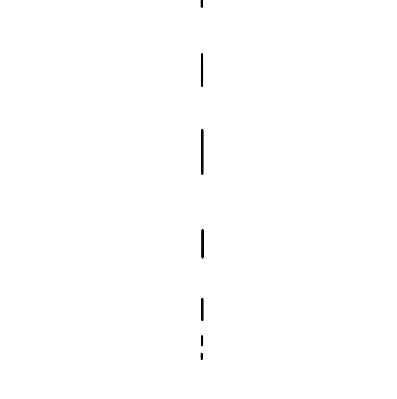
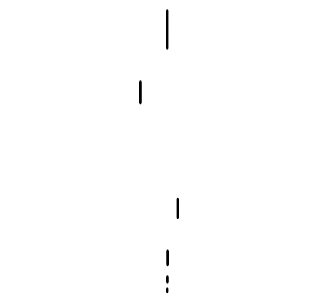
line: (202, 70) -> (140, 92), moved
line: (202, 151) -> (167, 148), removed
line: (202, 242) -> (177, 207), moved

